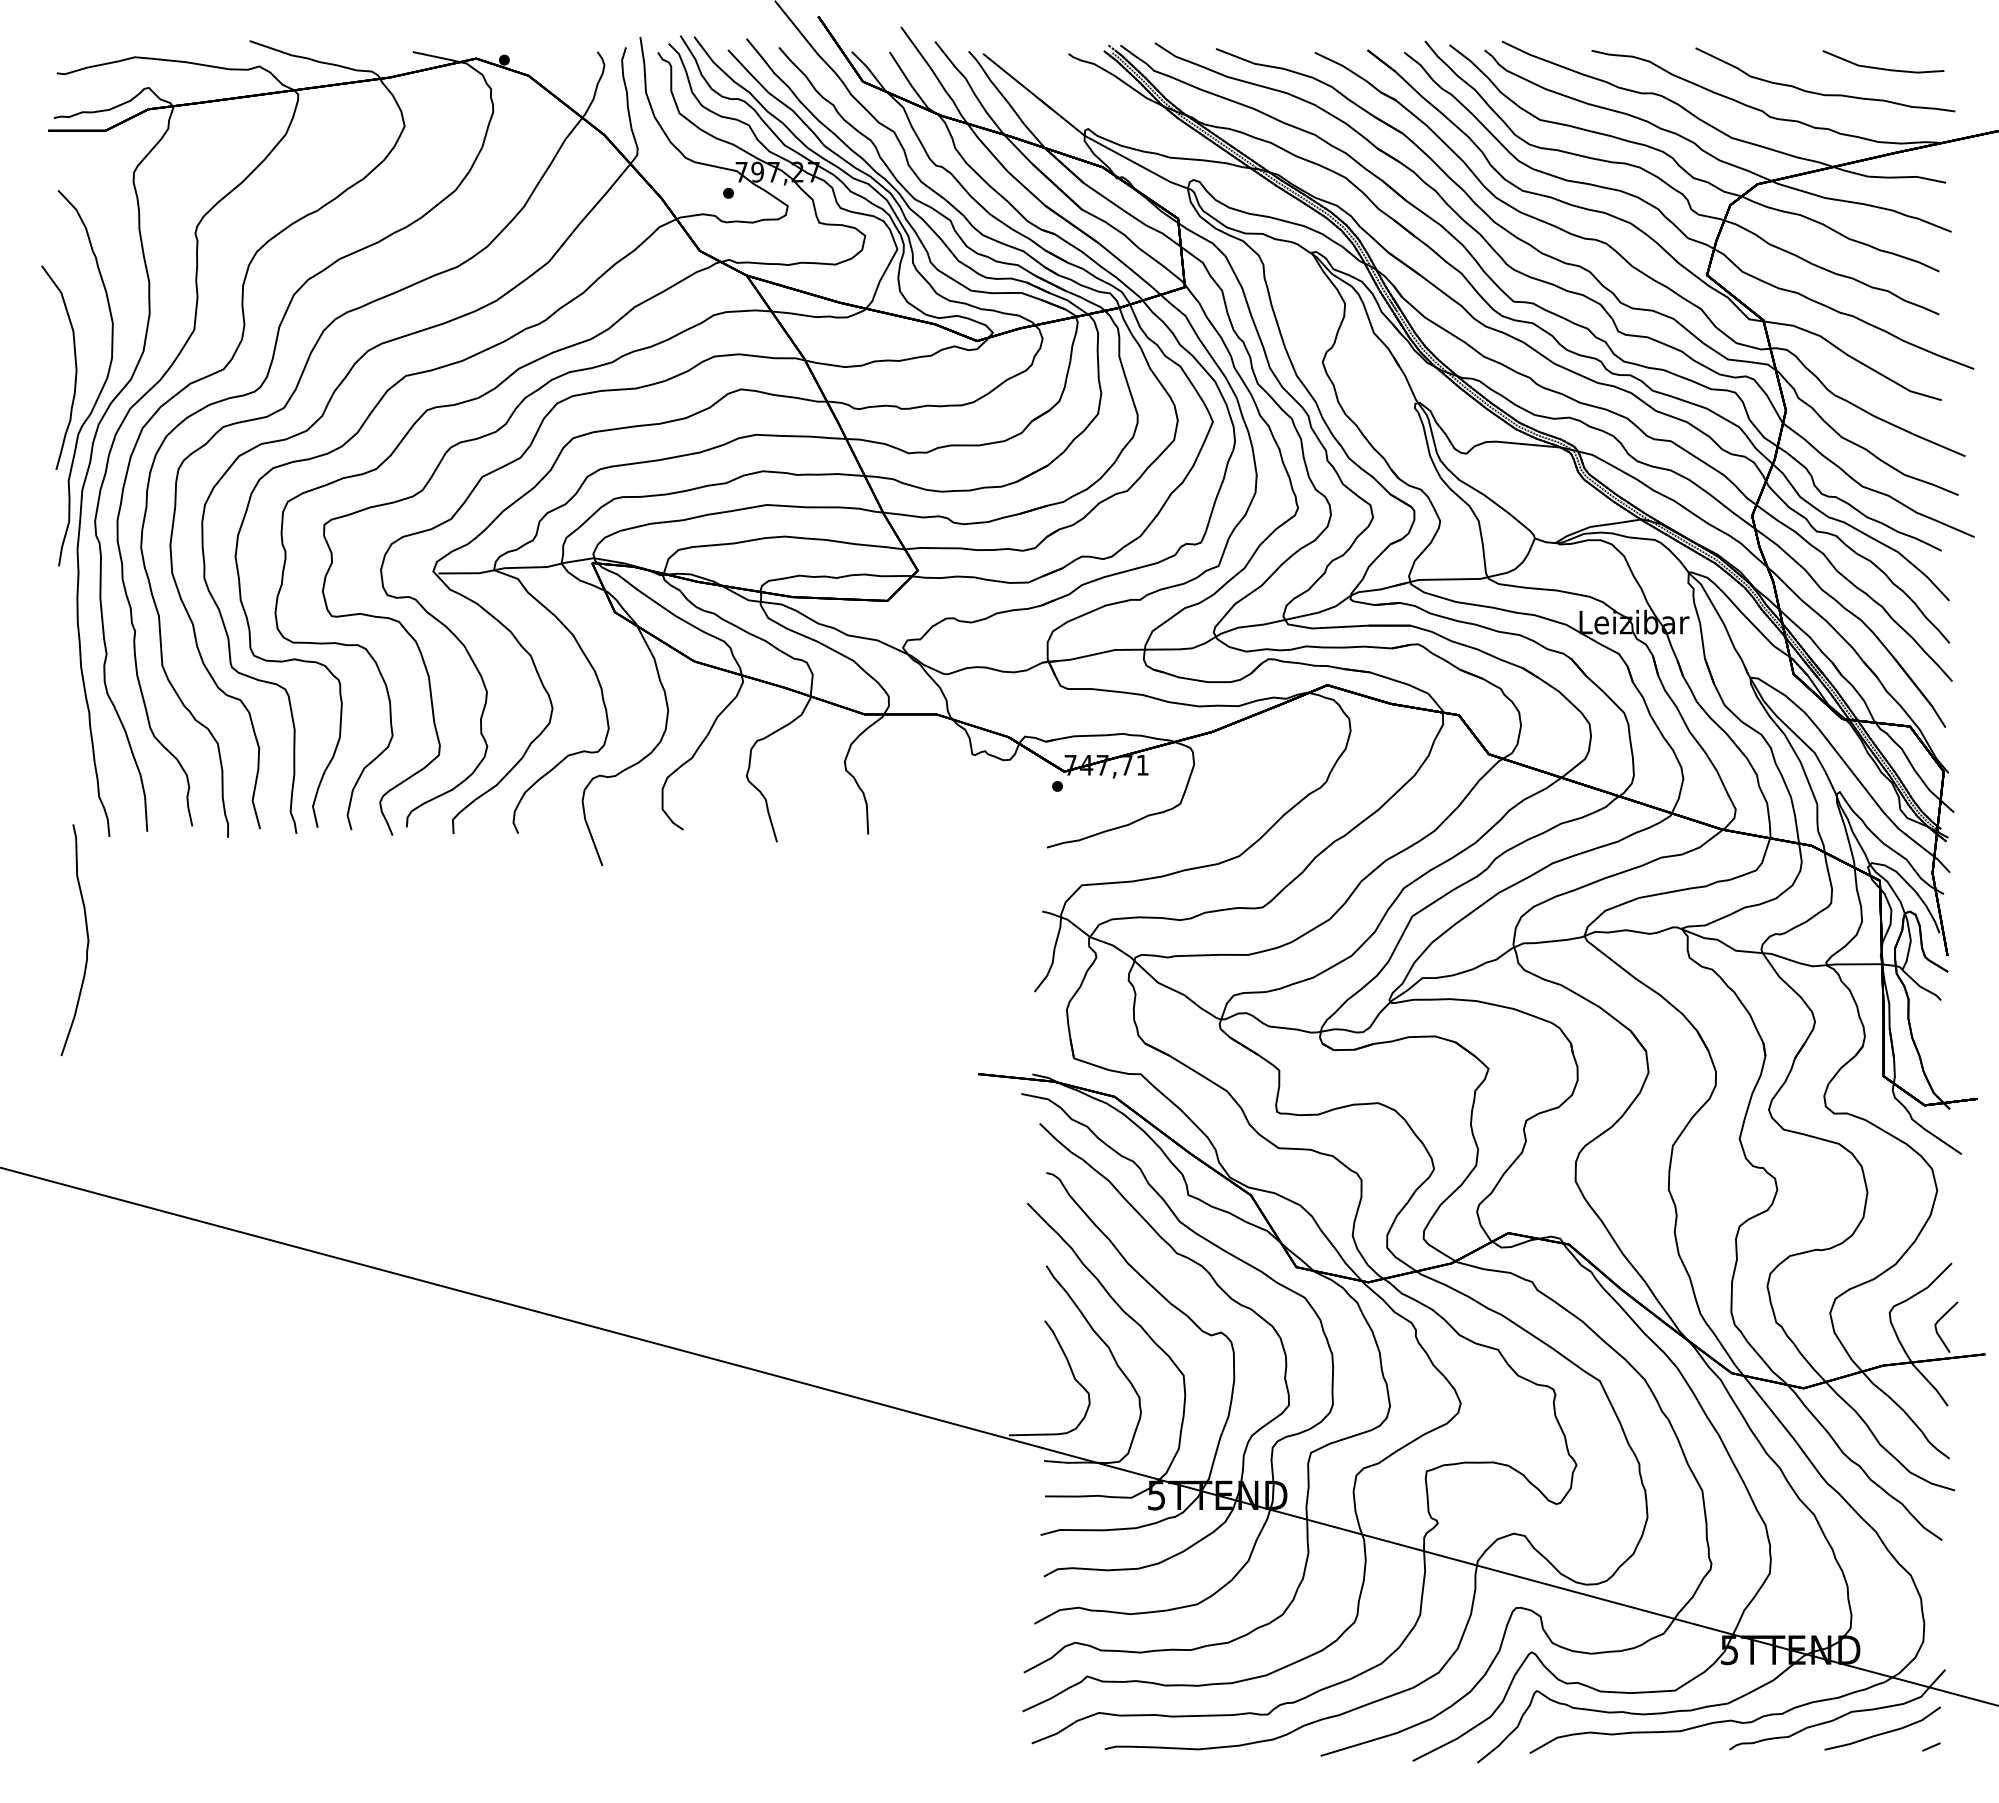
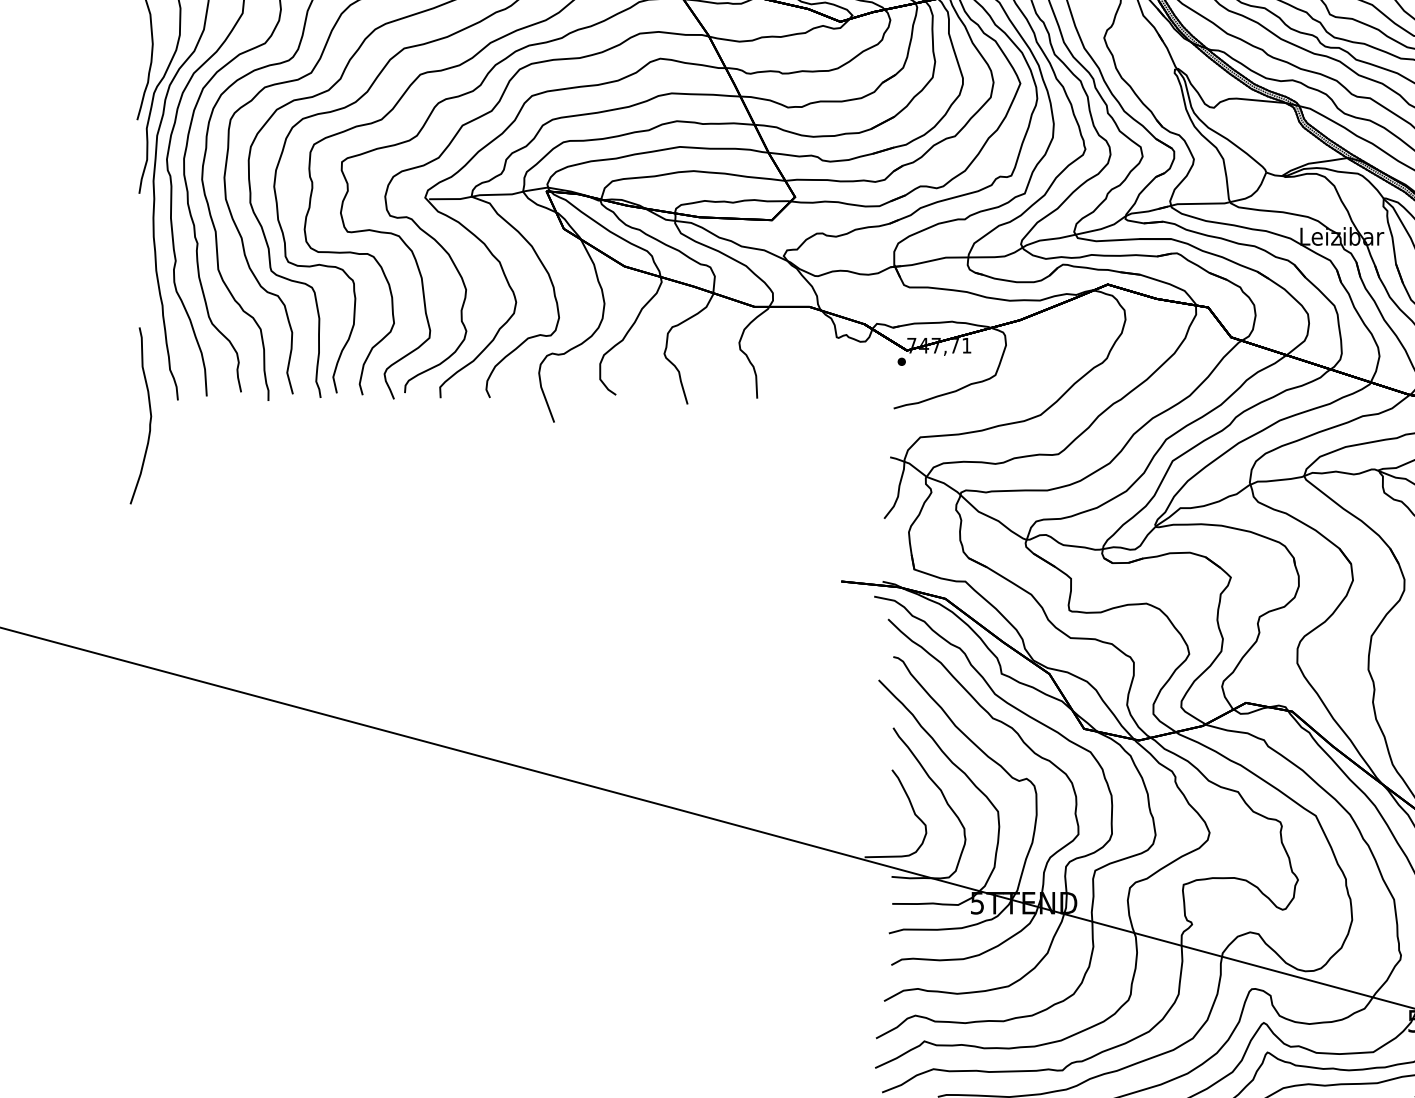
curve: (86, 934) -> (149, 411), moved

